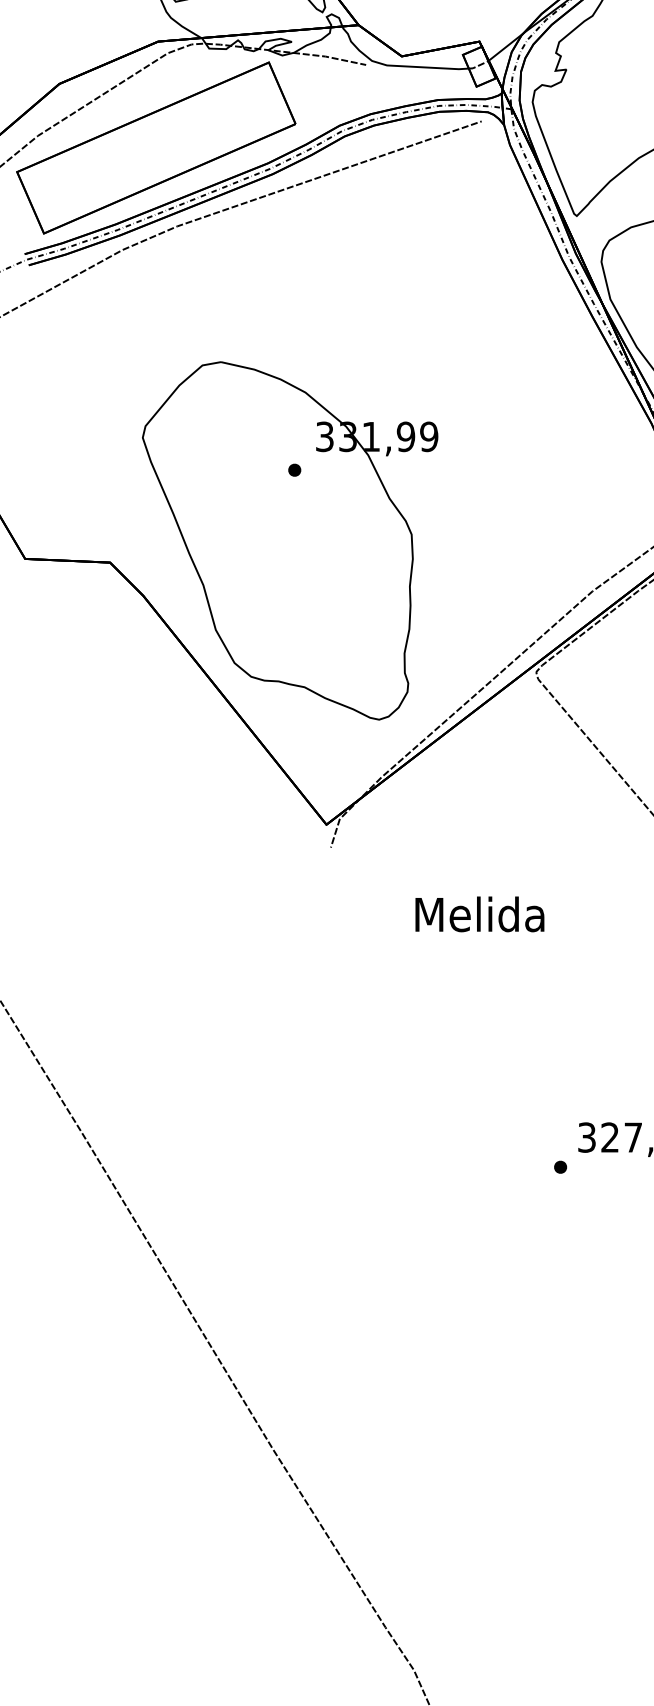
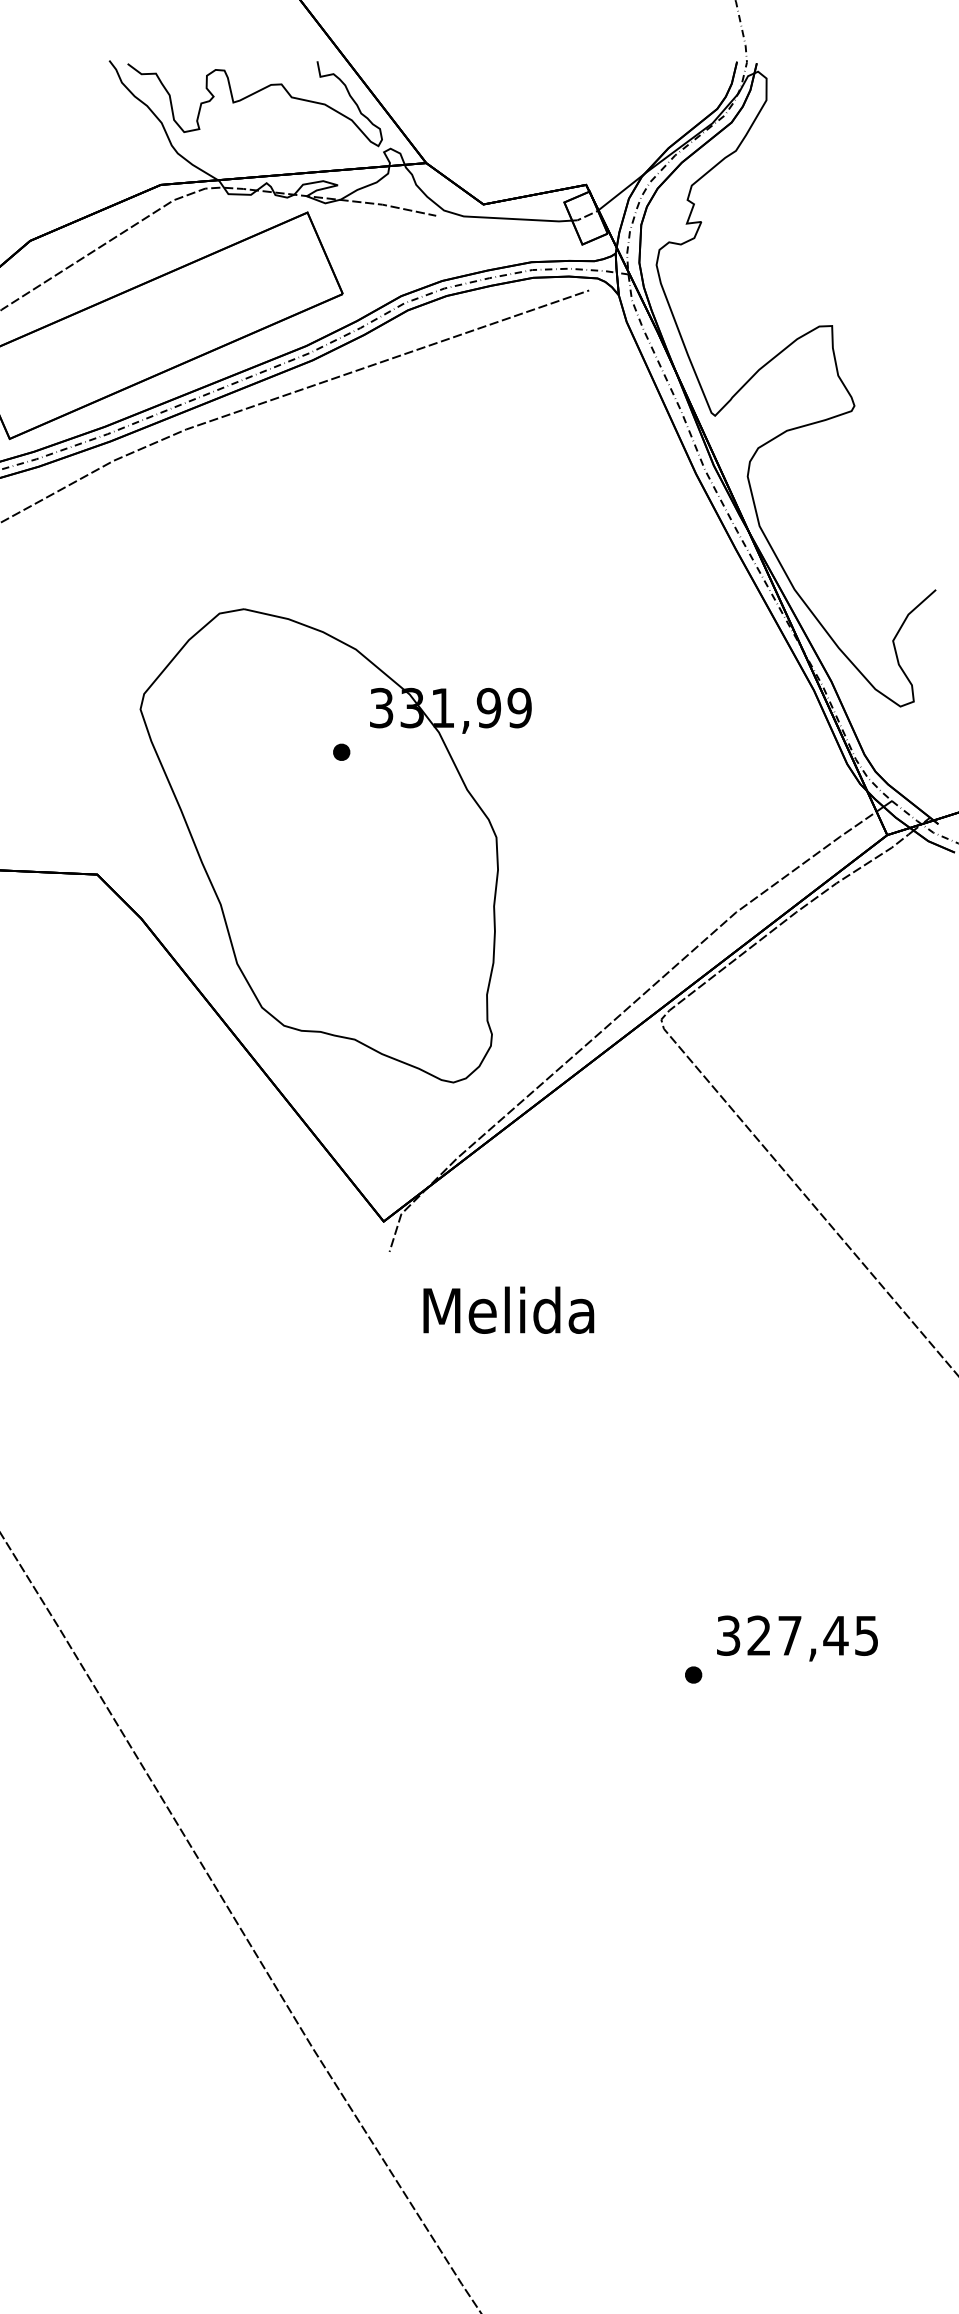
text: (479, 913) -> (508, 1309), moved

